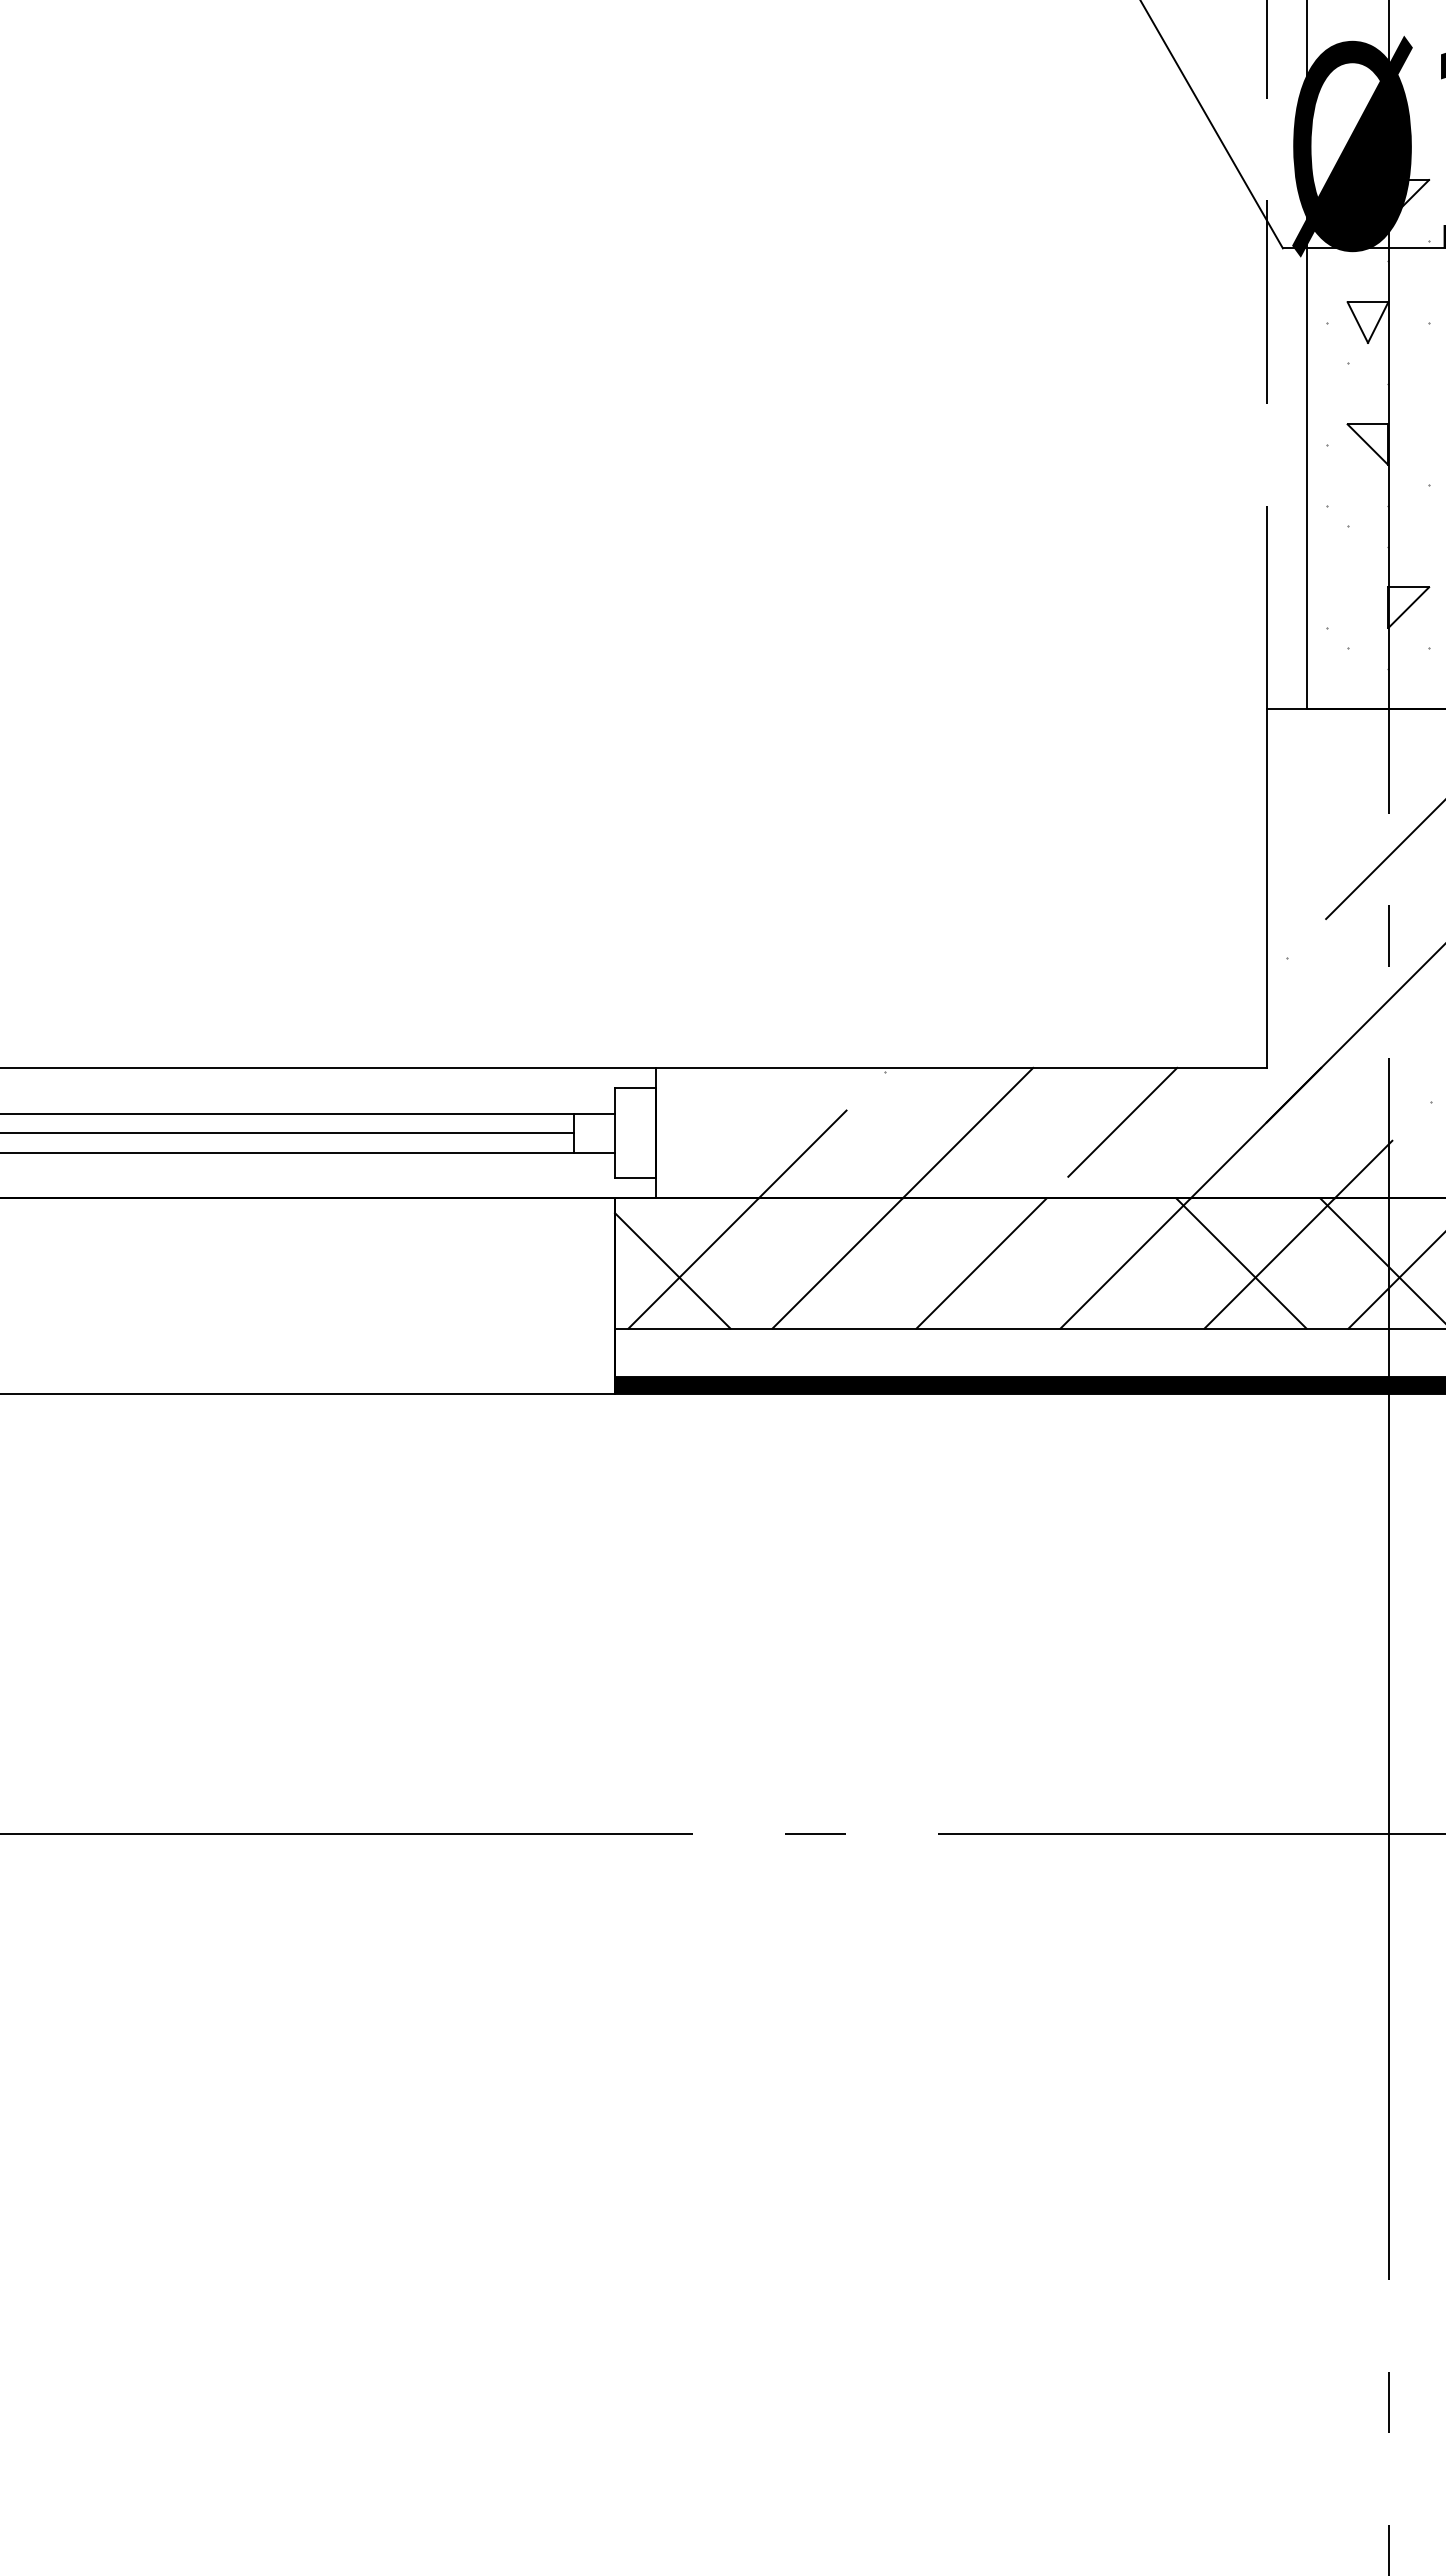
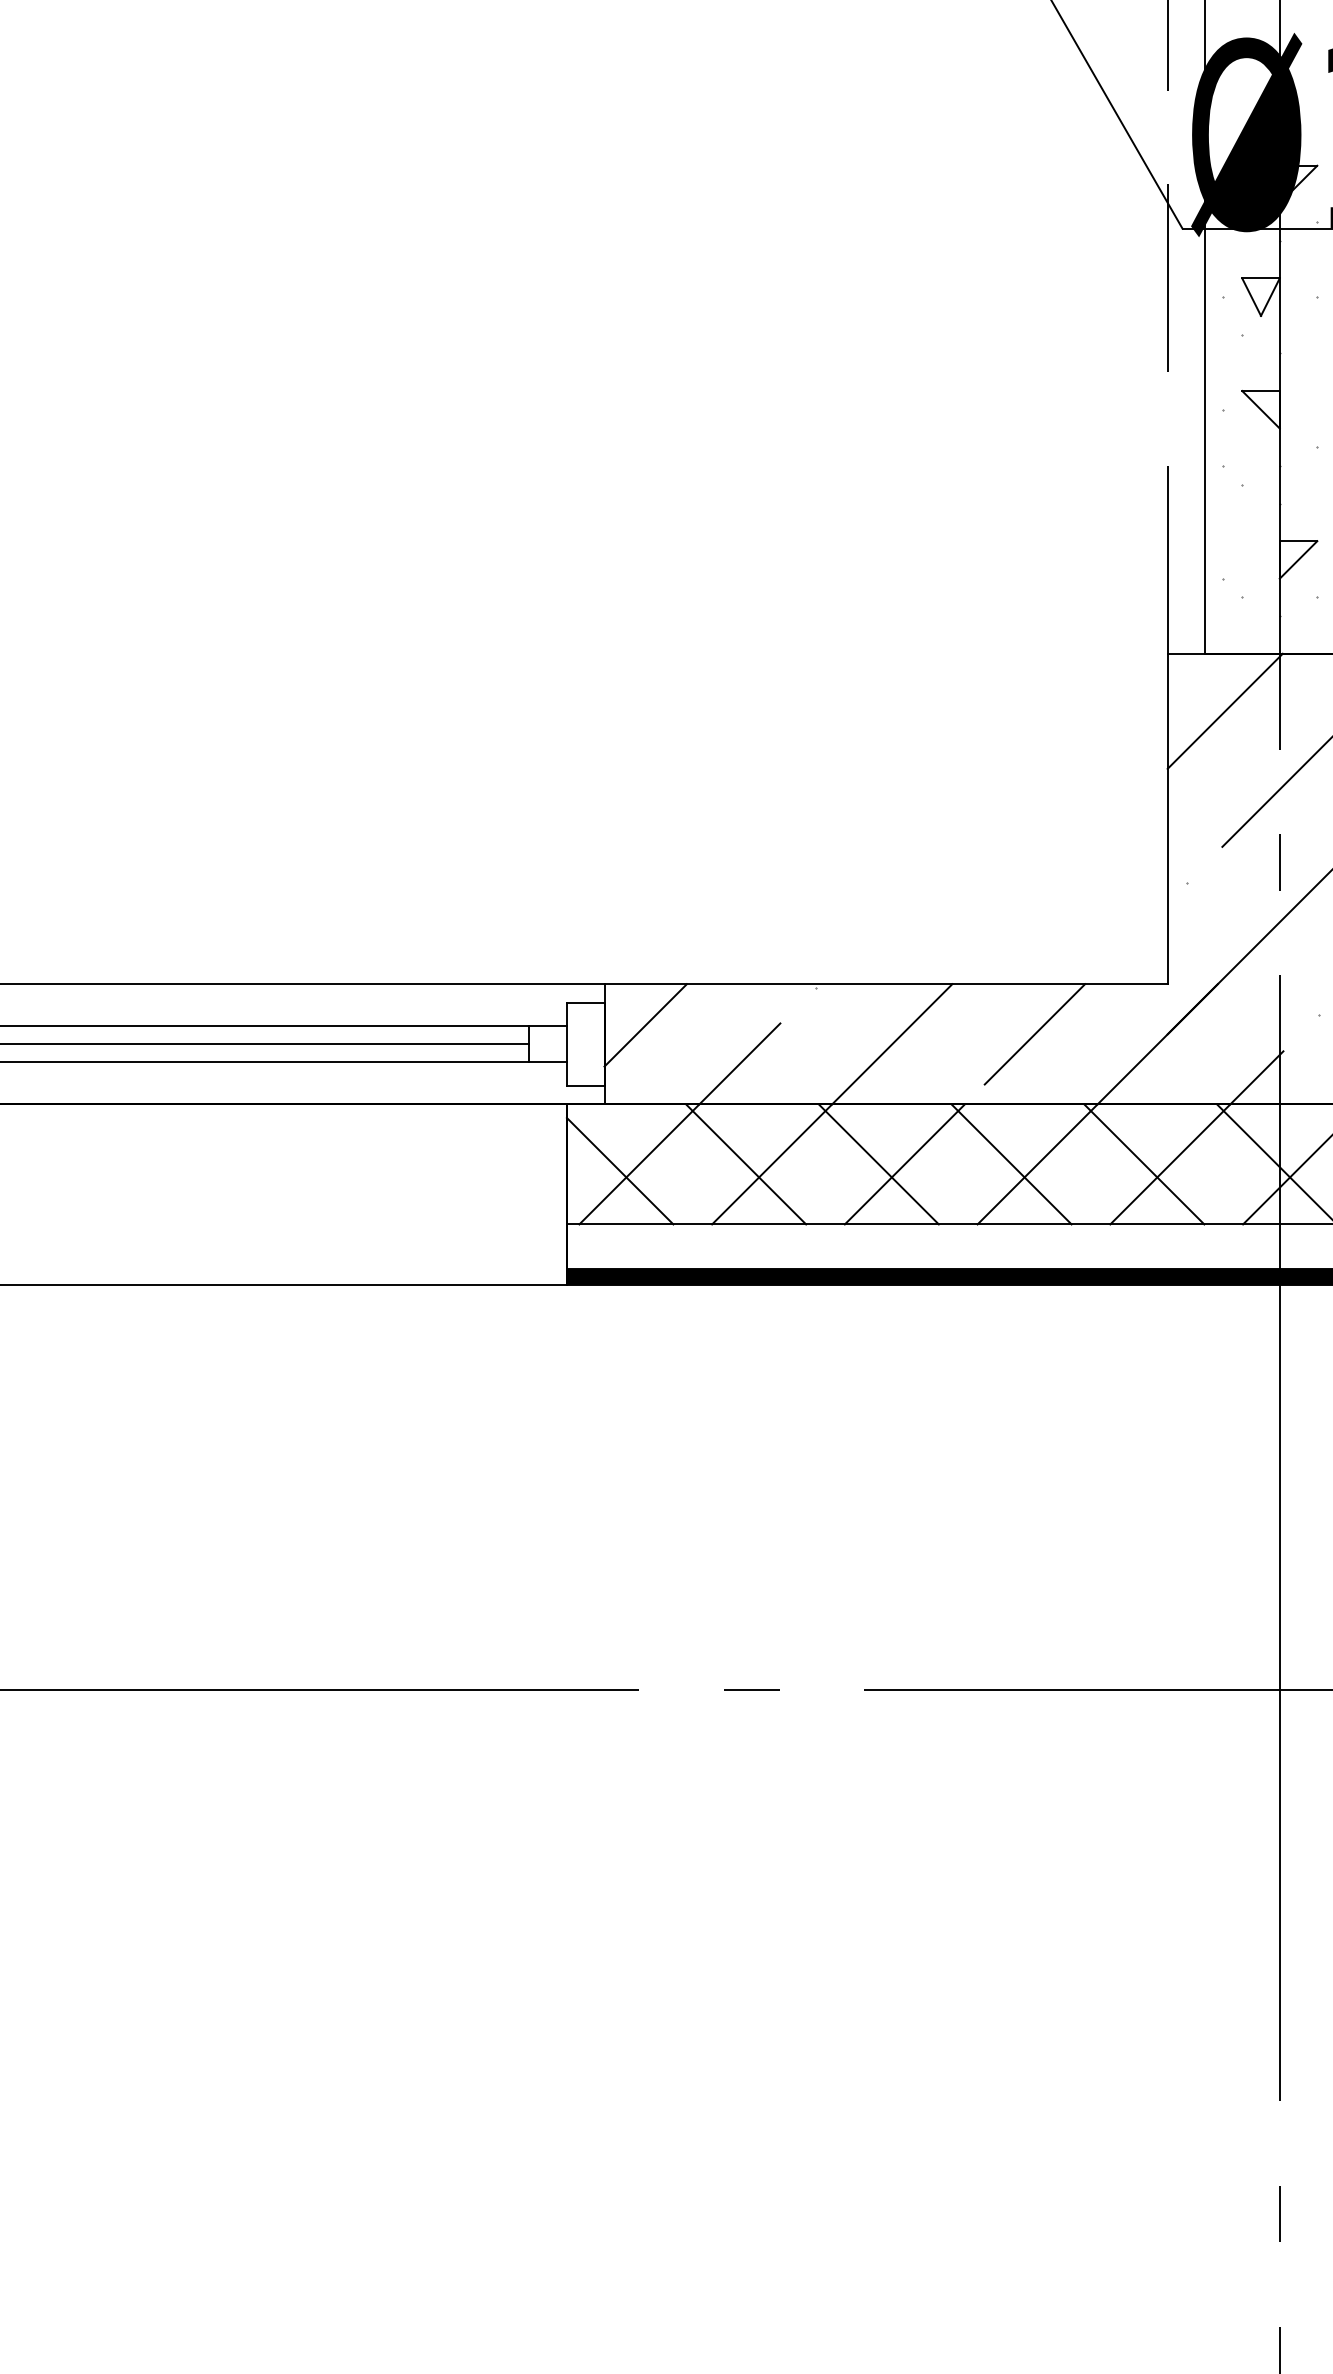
line: (1328, 771) -> (1224, 710), added
line: (700, 1112) -> (645, 1025), added
line: (809, 1263) -> (746, 1164), added
line: (953, 1263) -> (878, 1164), added
line: (1097, 1263) -> (1011, 1164), added

